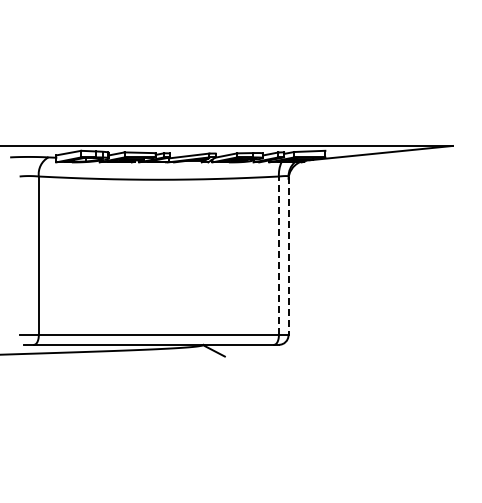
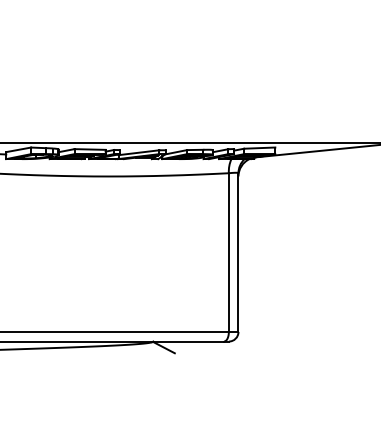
line: (278, 255) -> (228, 252), dashed -> solid
line: (288, 256) -> (238, 253), dashed -> solid

